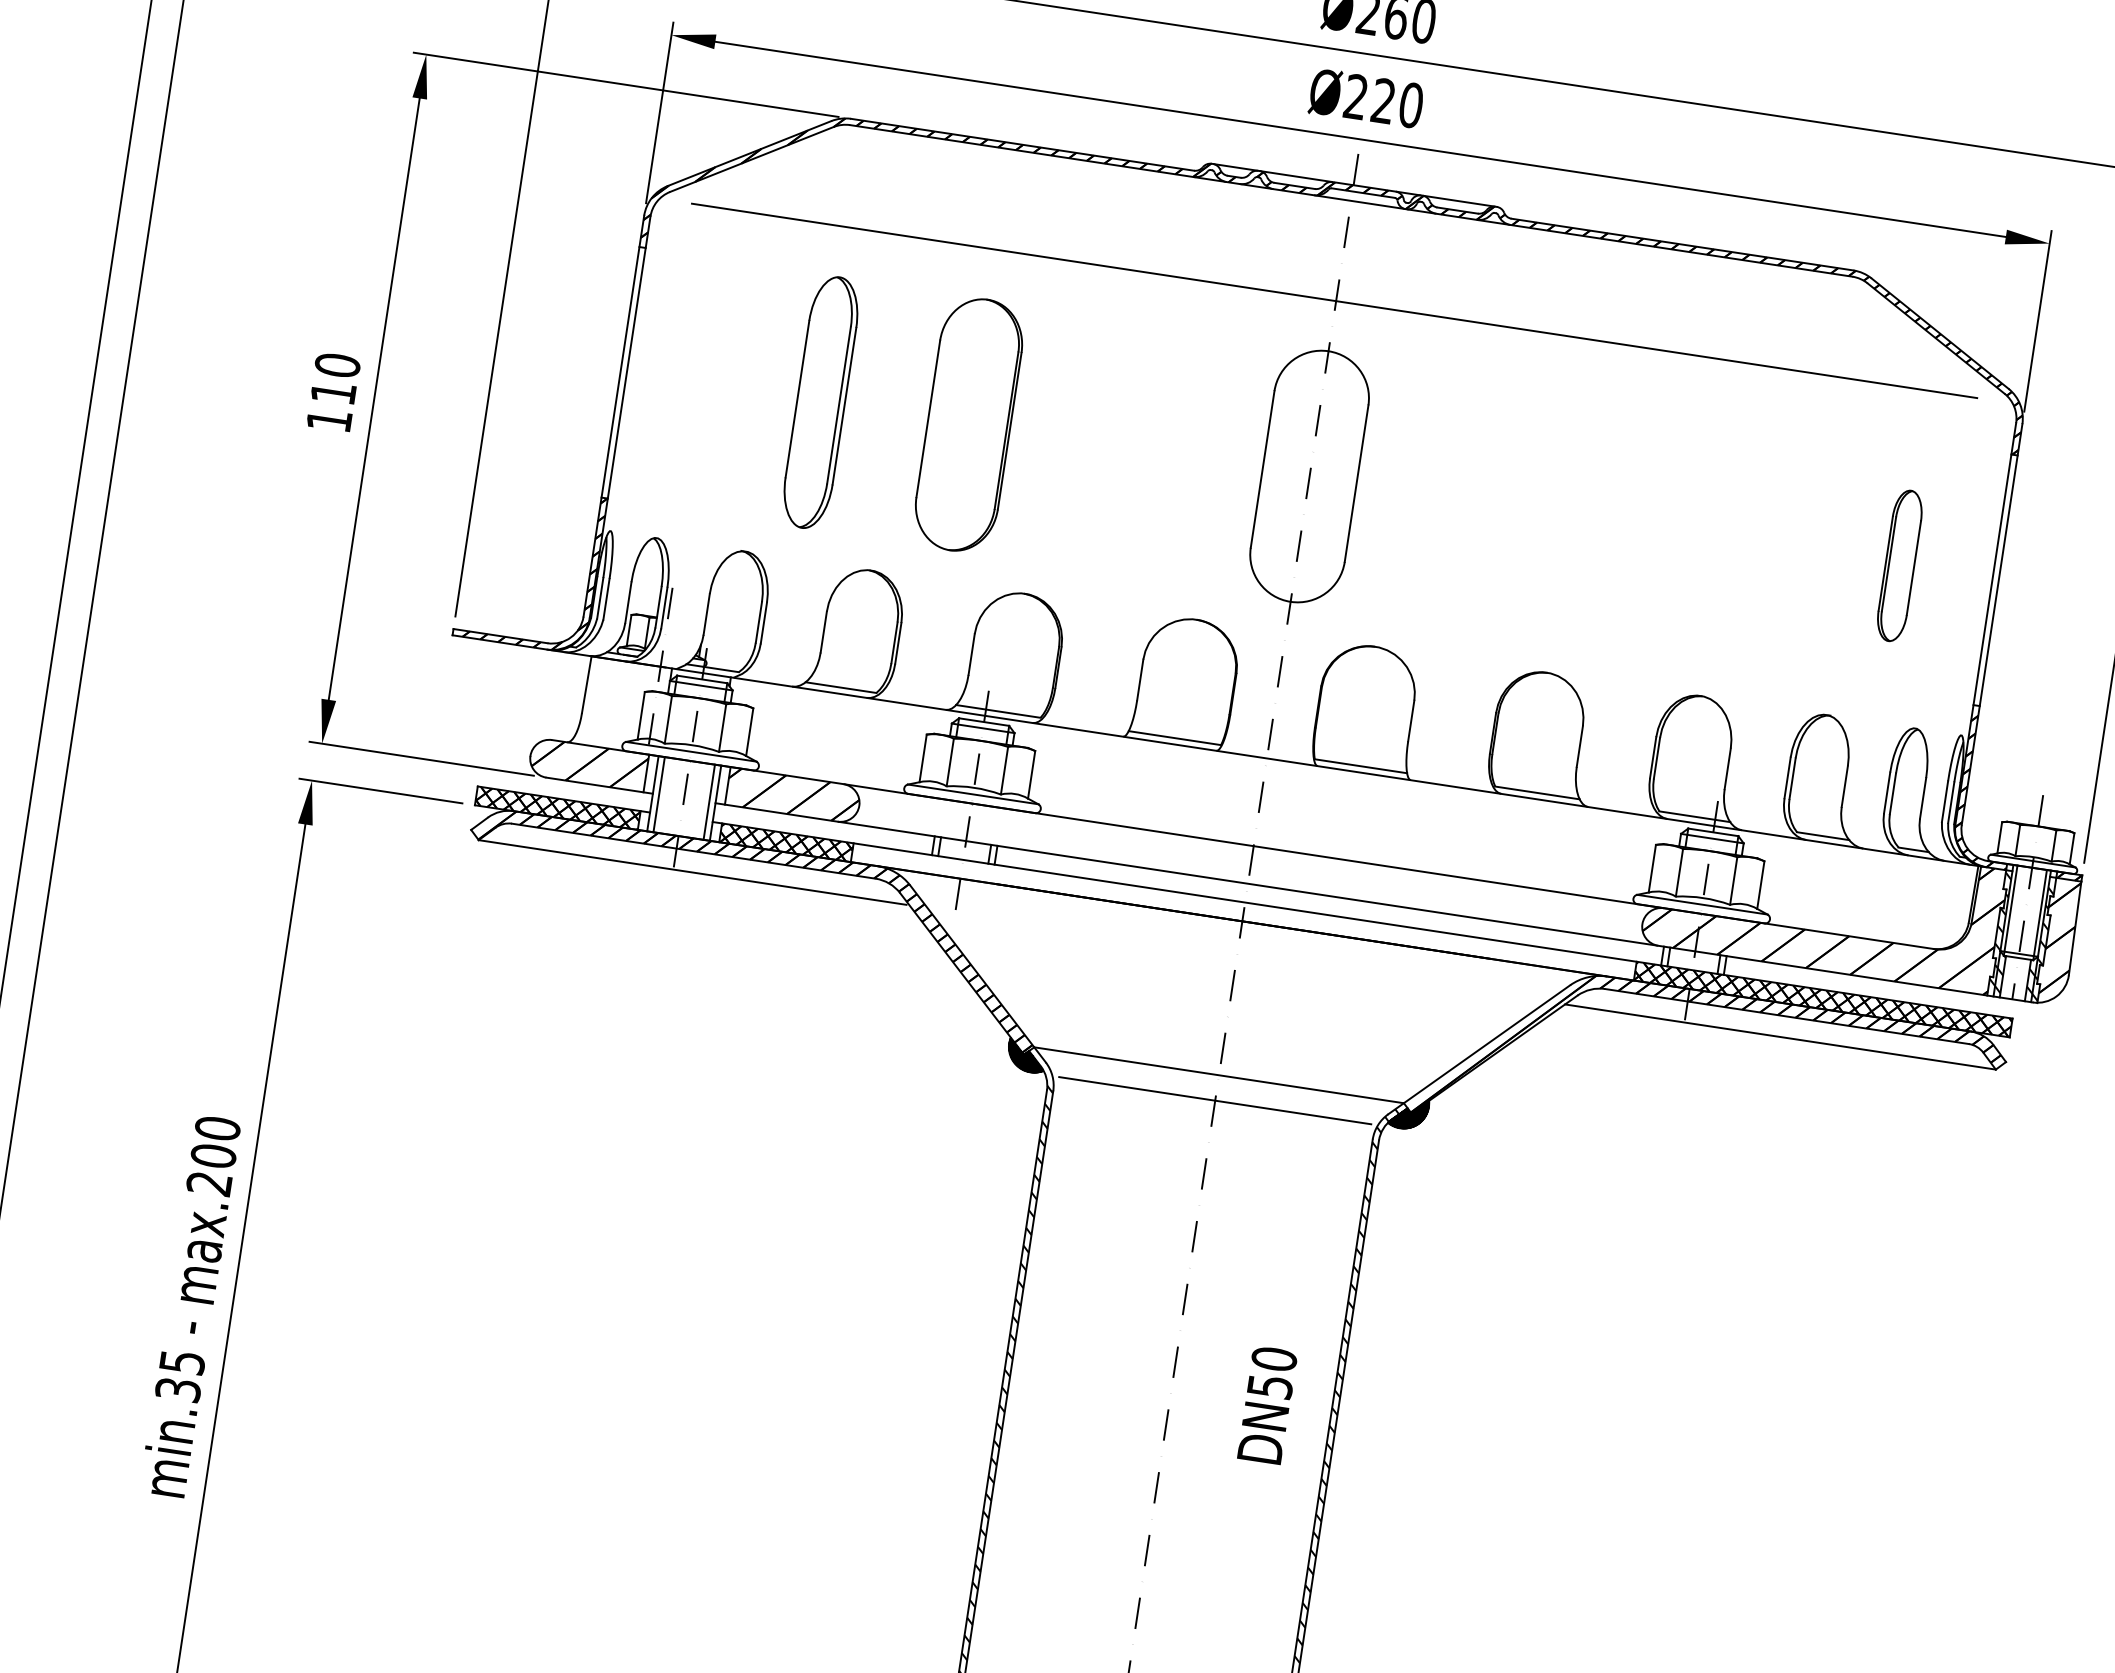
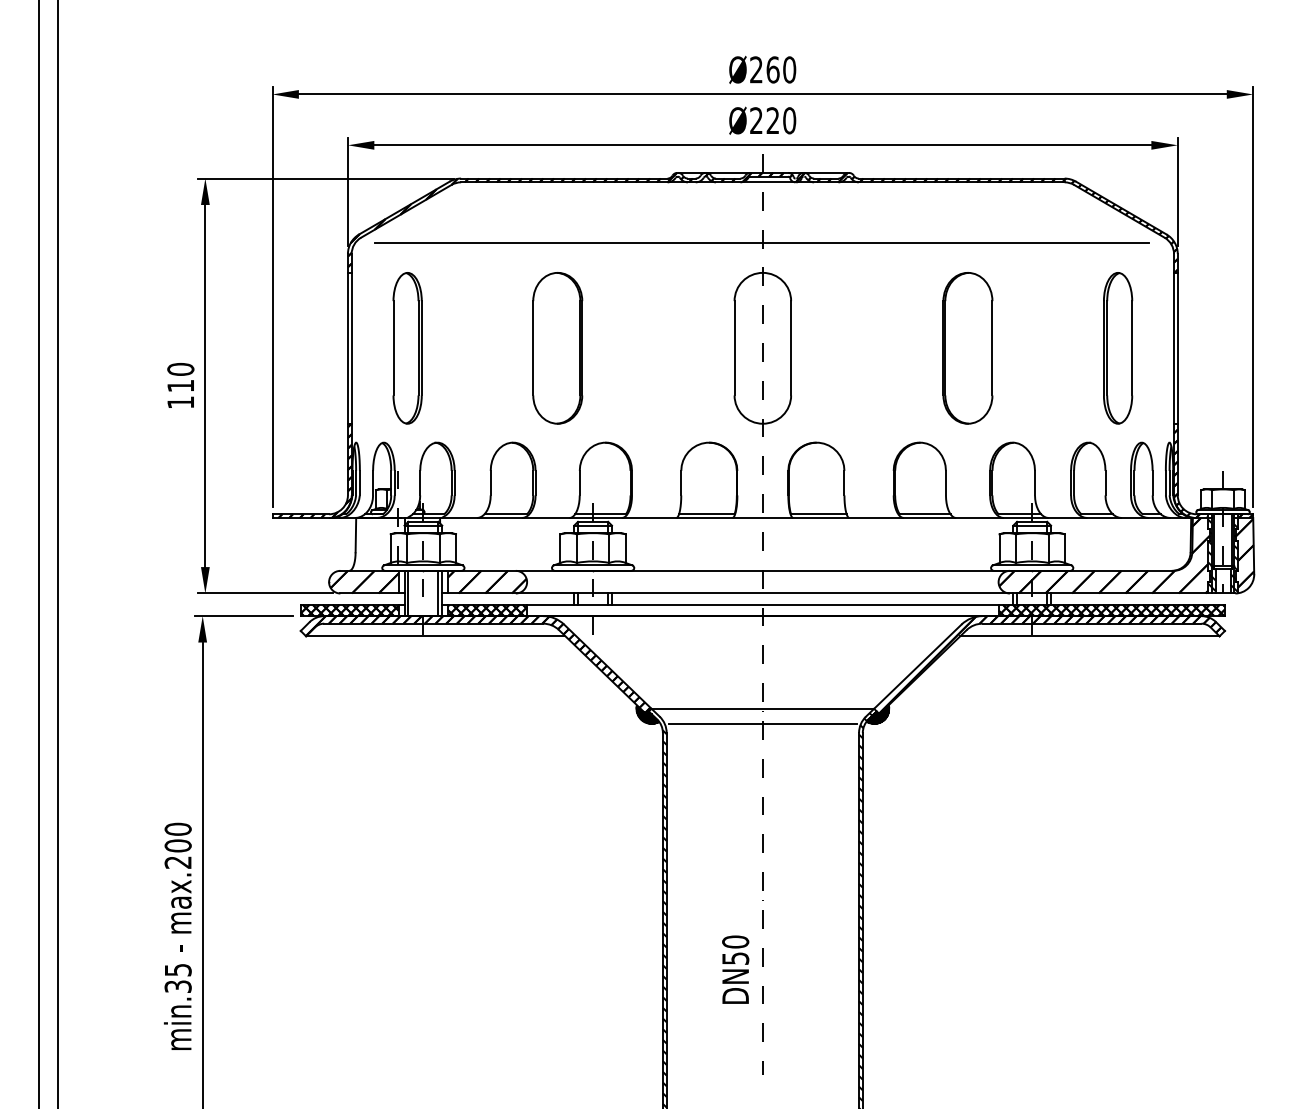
part: (820, 402) -> (407, 348), moved
part: (1649, 528) -> (967, 348), added
part: (1900, 566) -> (1118, 348), size x1.67
text: (1267, 1404) -> (735, 969), moved

